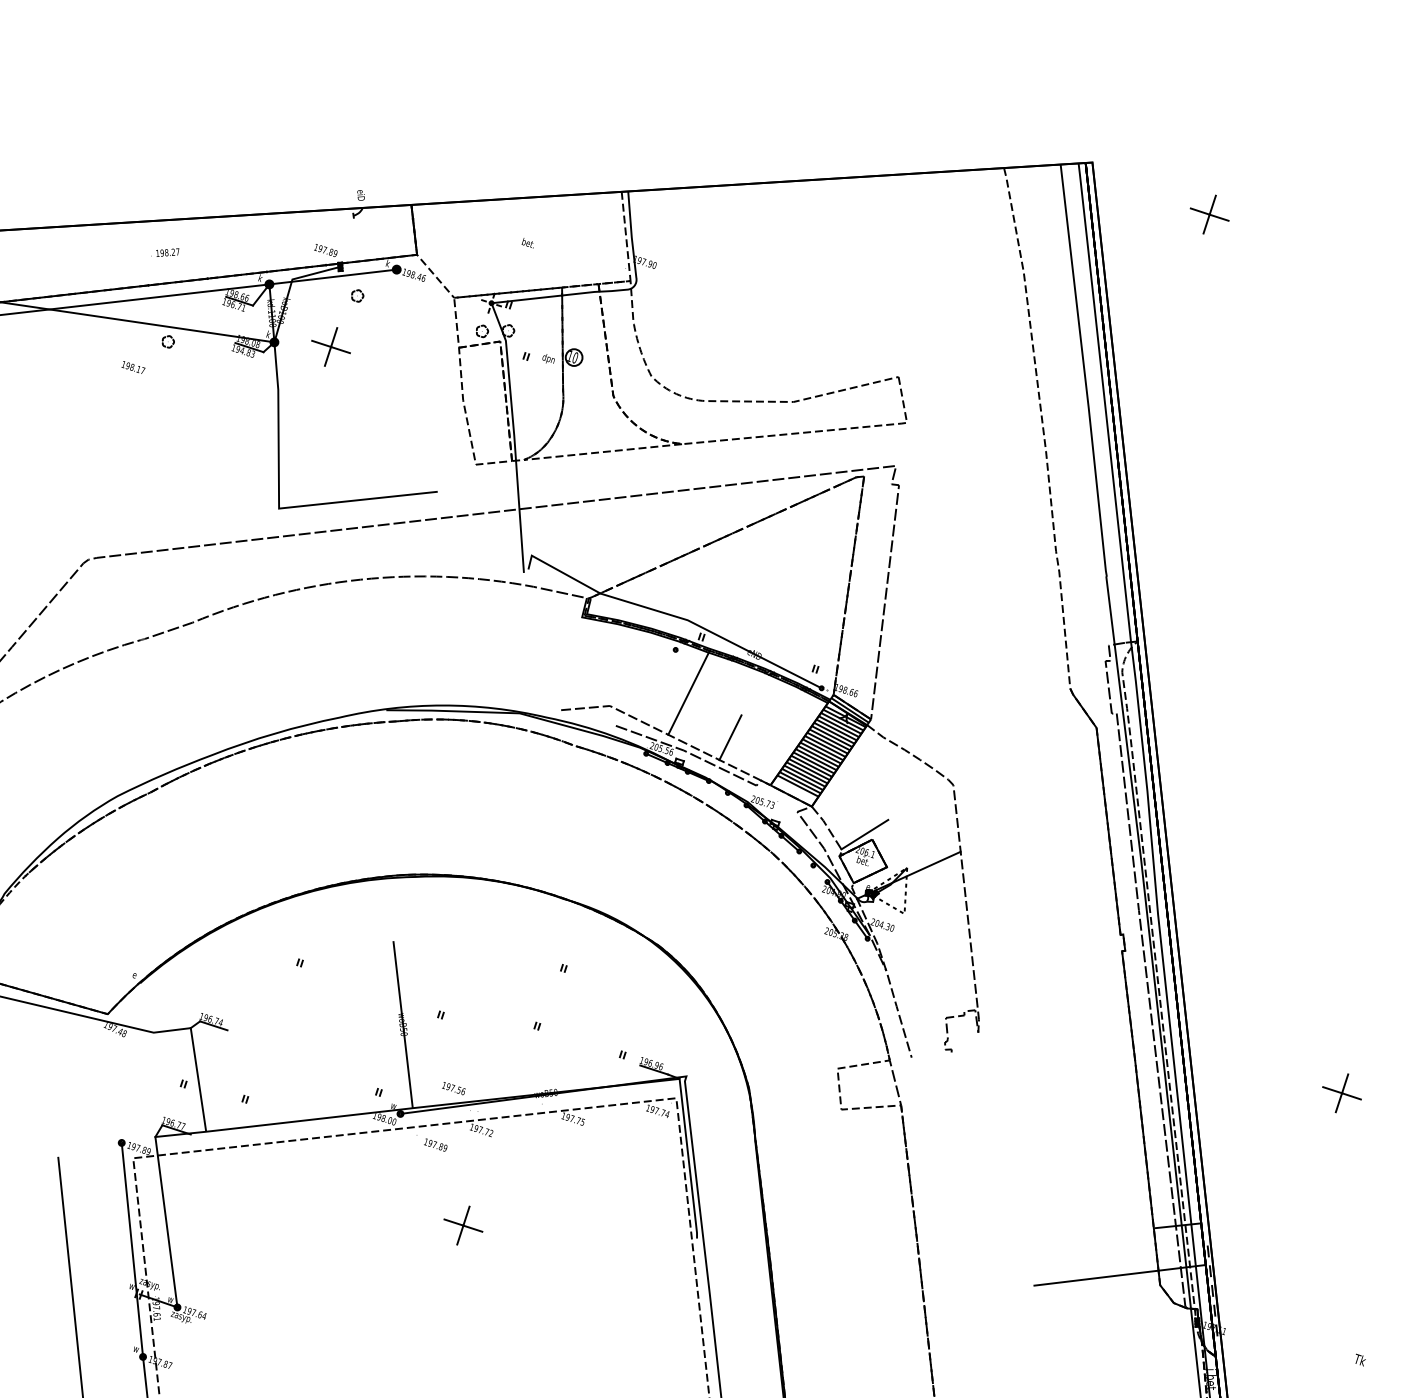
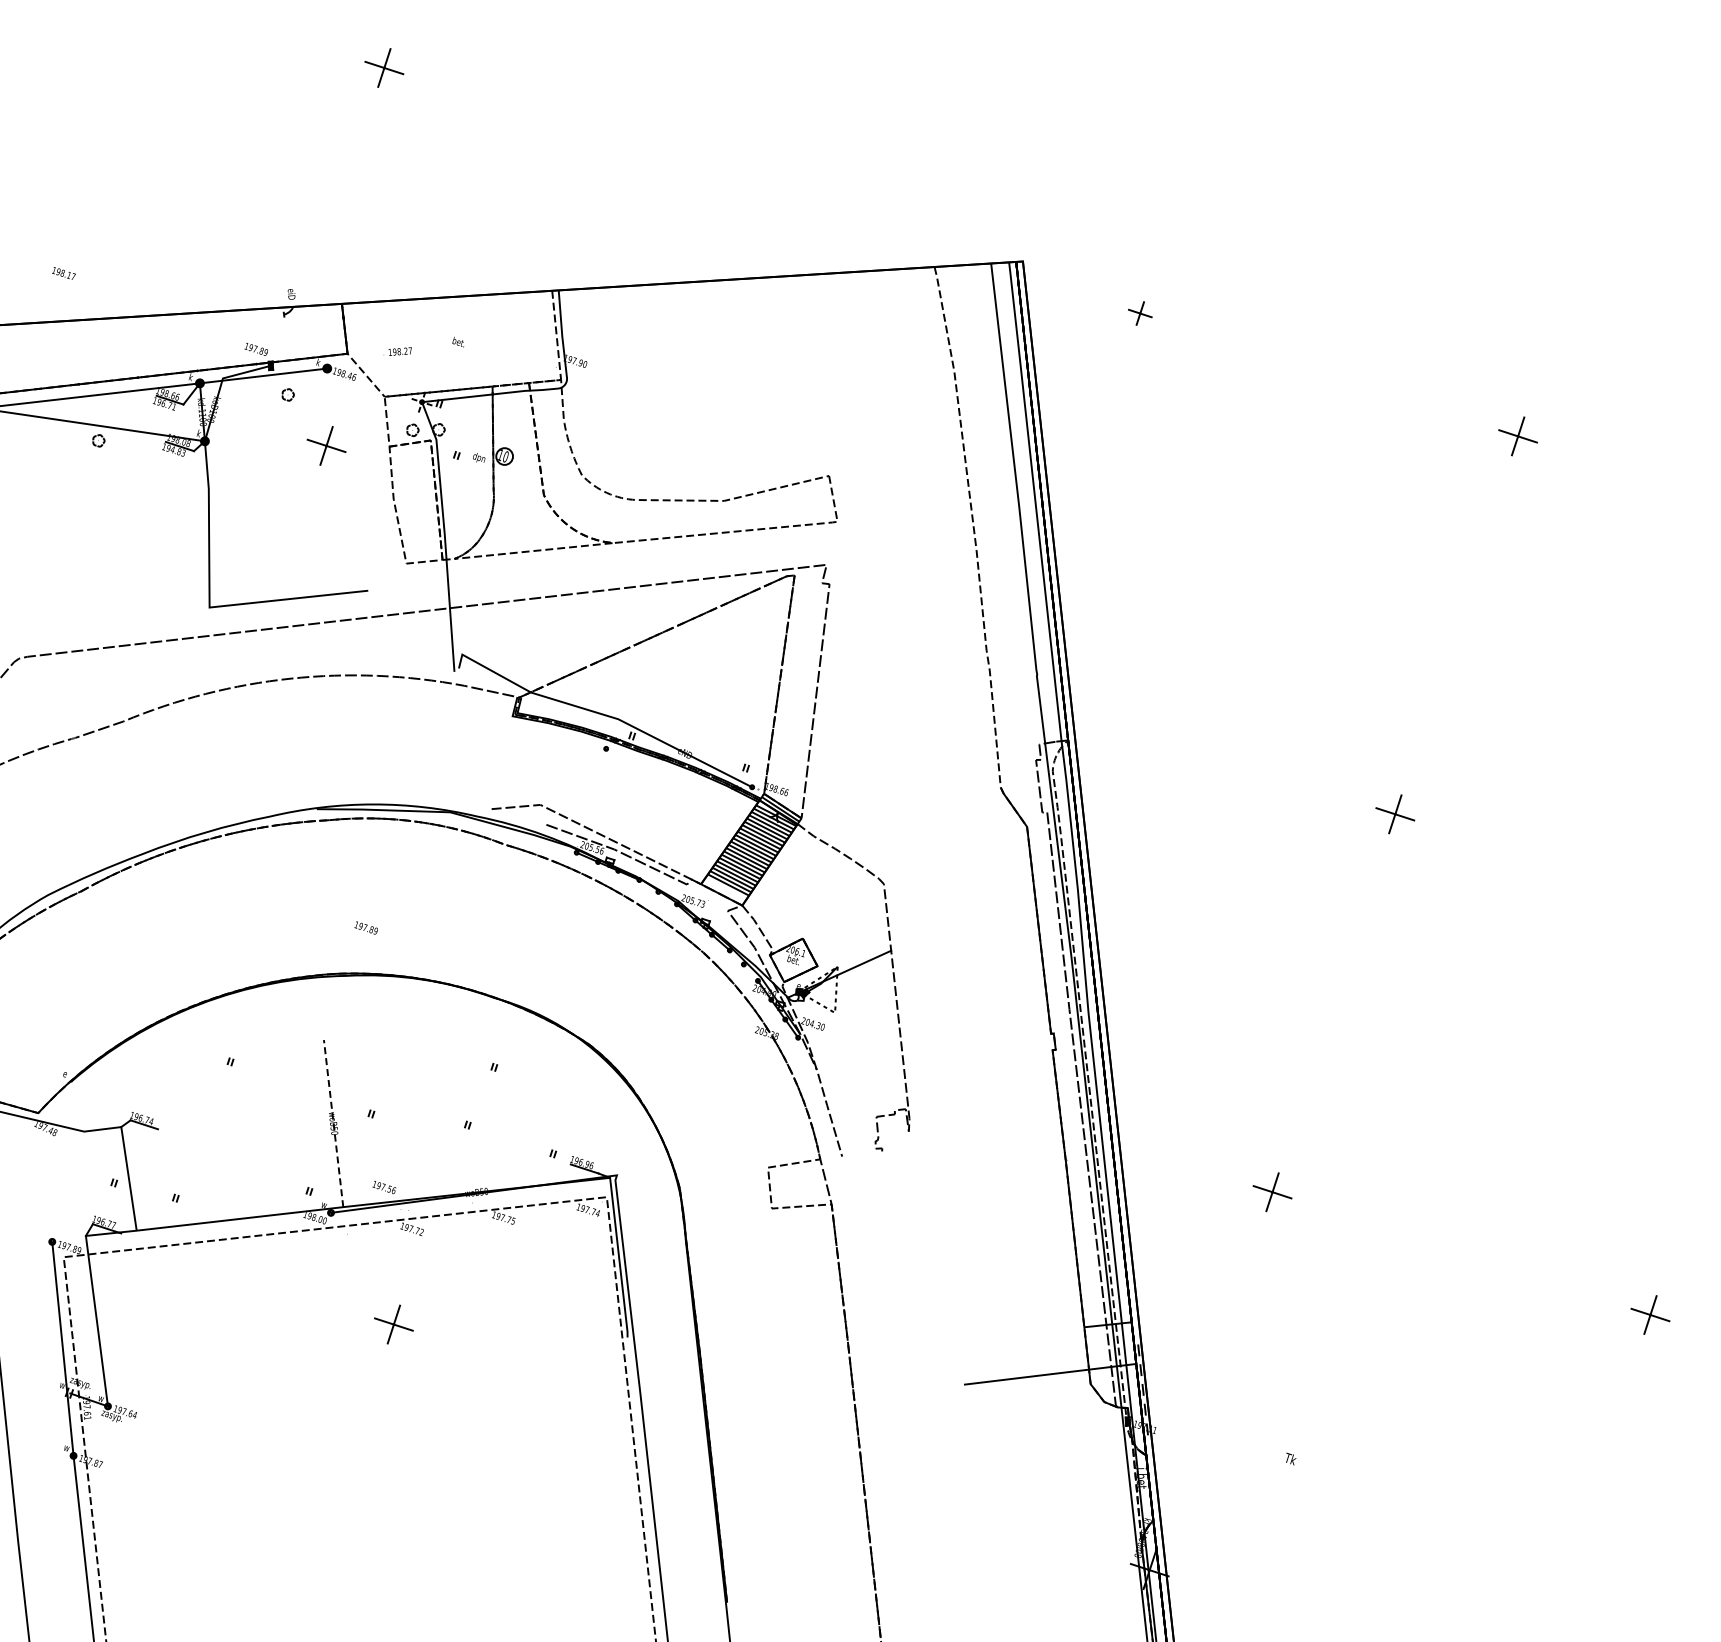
part: (1209, 214) -> (1140, 313), size x0.6
text: (164, 252) -> (397, 351), moved
part: (330, 346) -> (326, 445), moved
text: (132, 367) -> (63, 273), moved
line: (688, 692) -> (619, 791), removed
line: (729, 737) -> (660, 836), removed
line: (863, 834) -> (794, 933), removed
line: (402, 1024) -> (333, 1123), solid -> dashed
text: (434, 1144) -> (365, 927), moved

